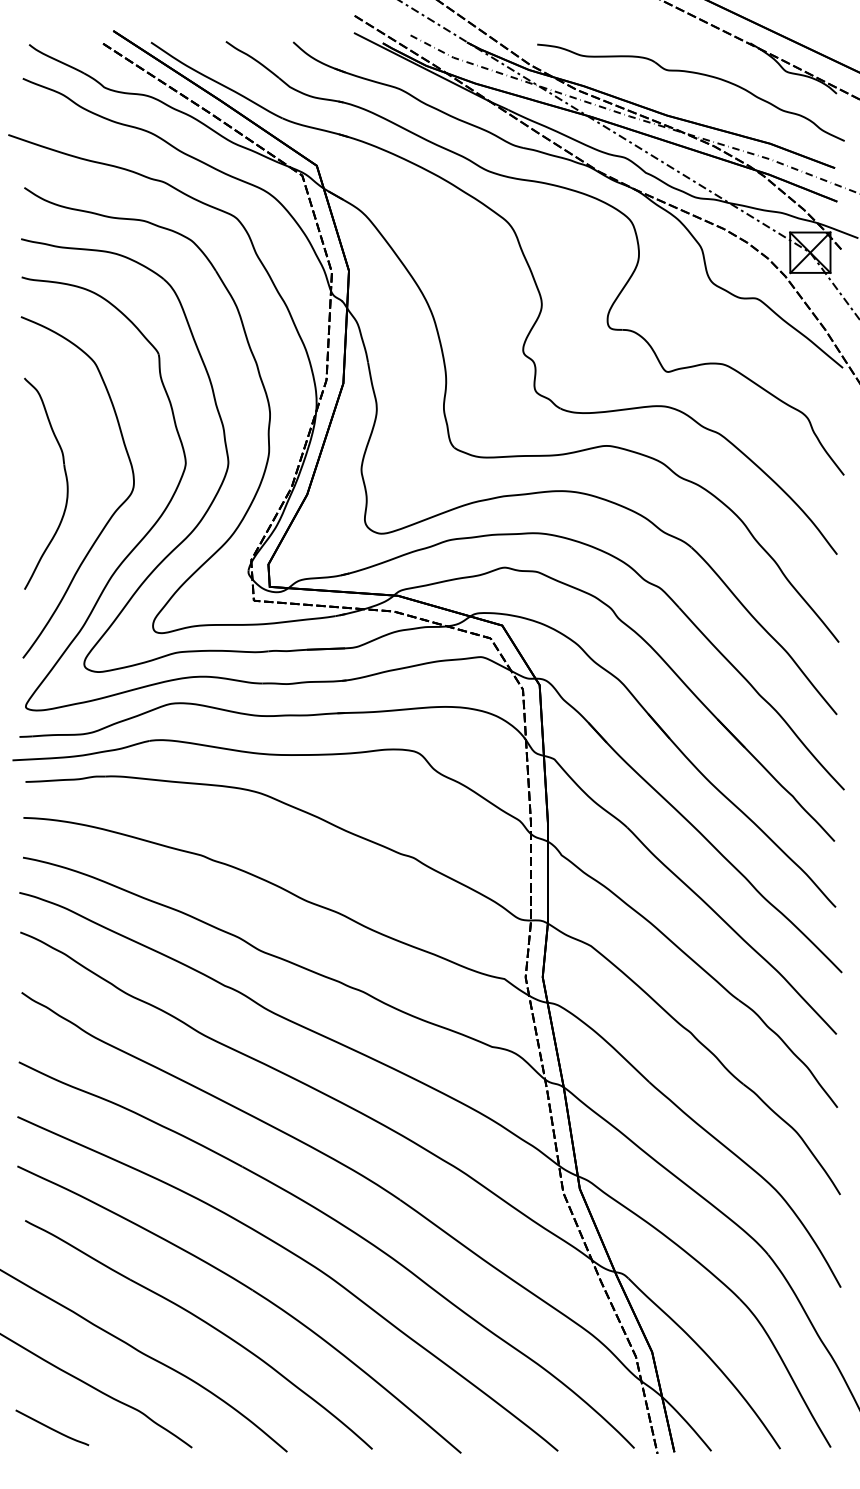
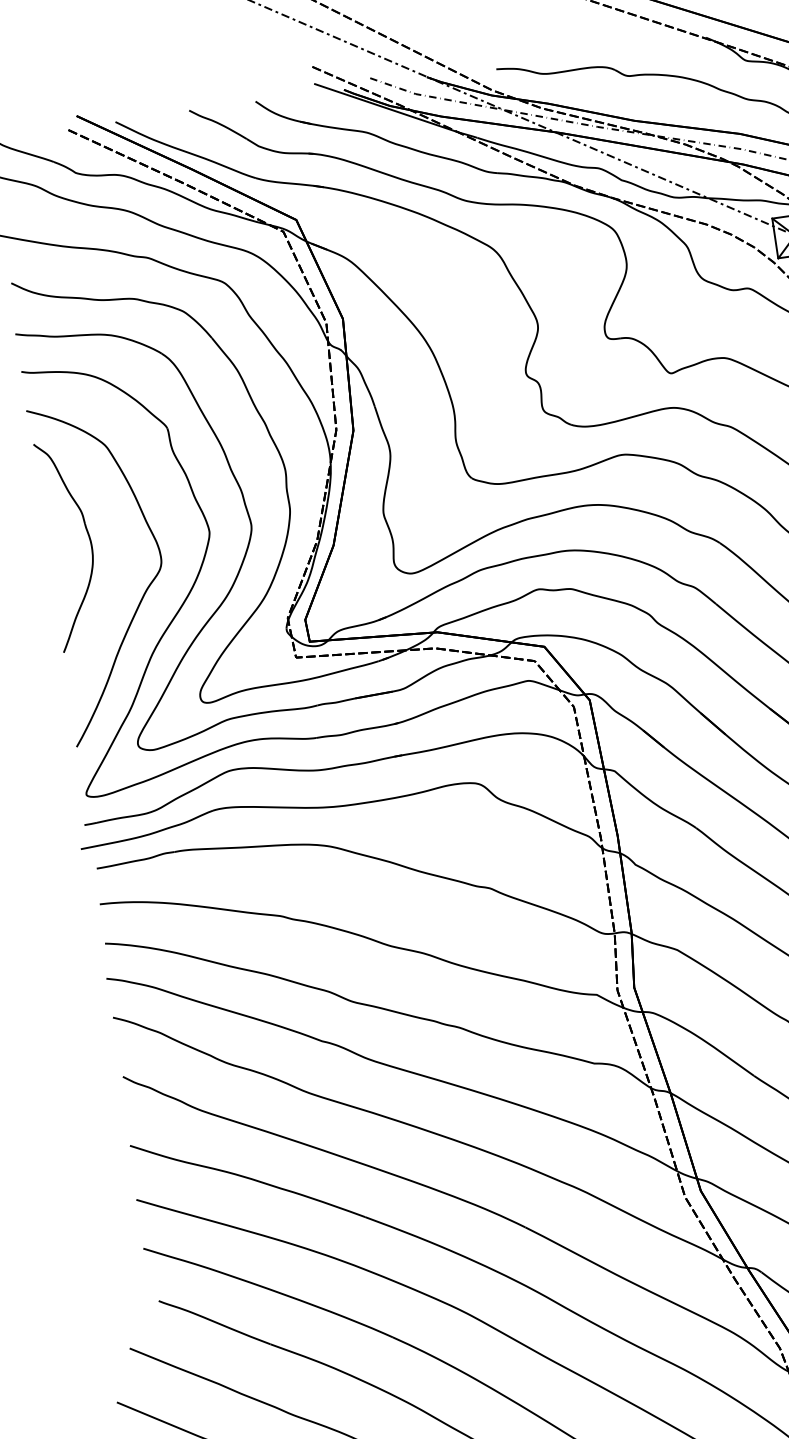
part: (65, 478) -> (88, 537), moved

